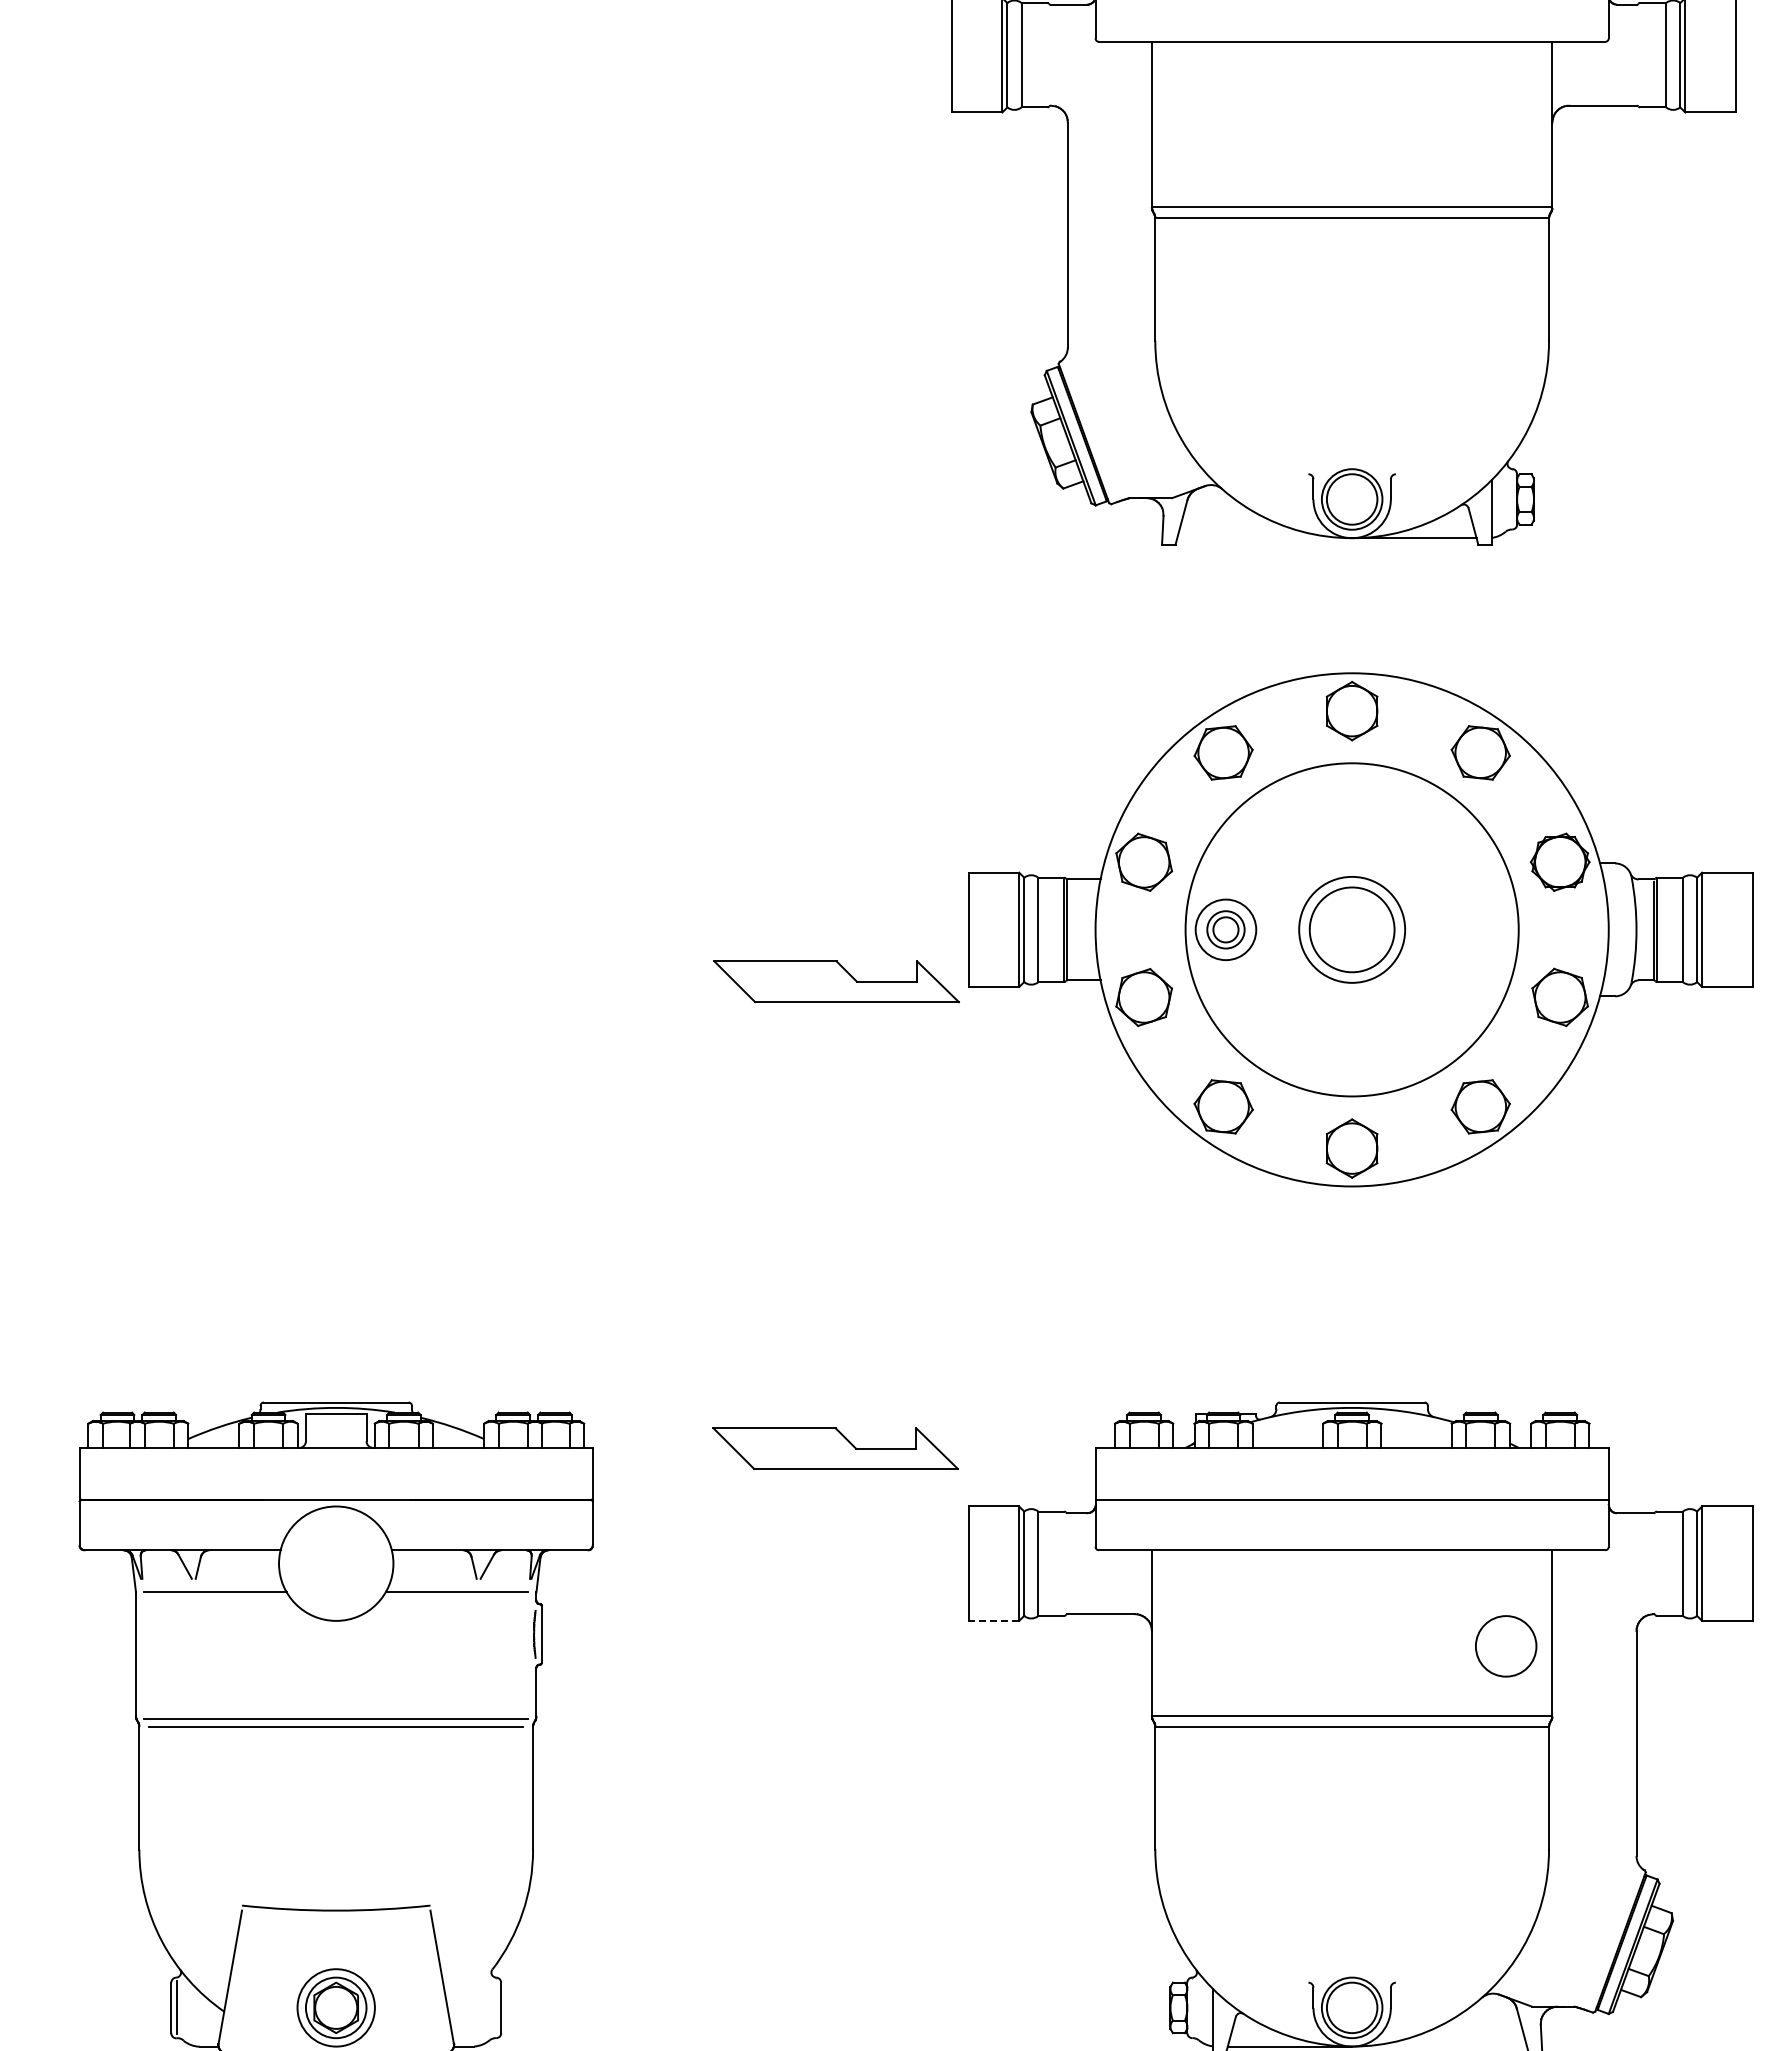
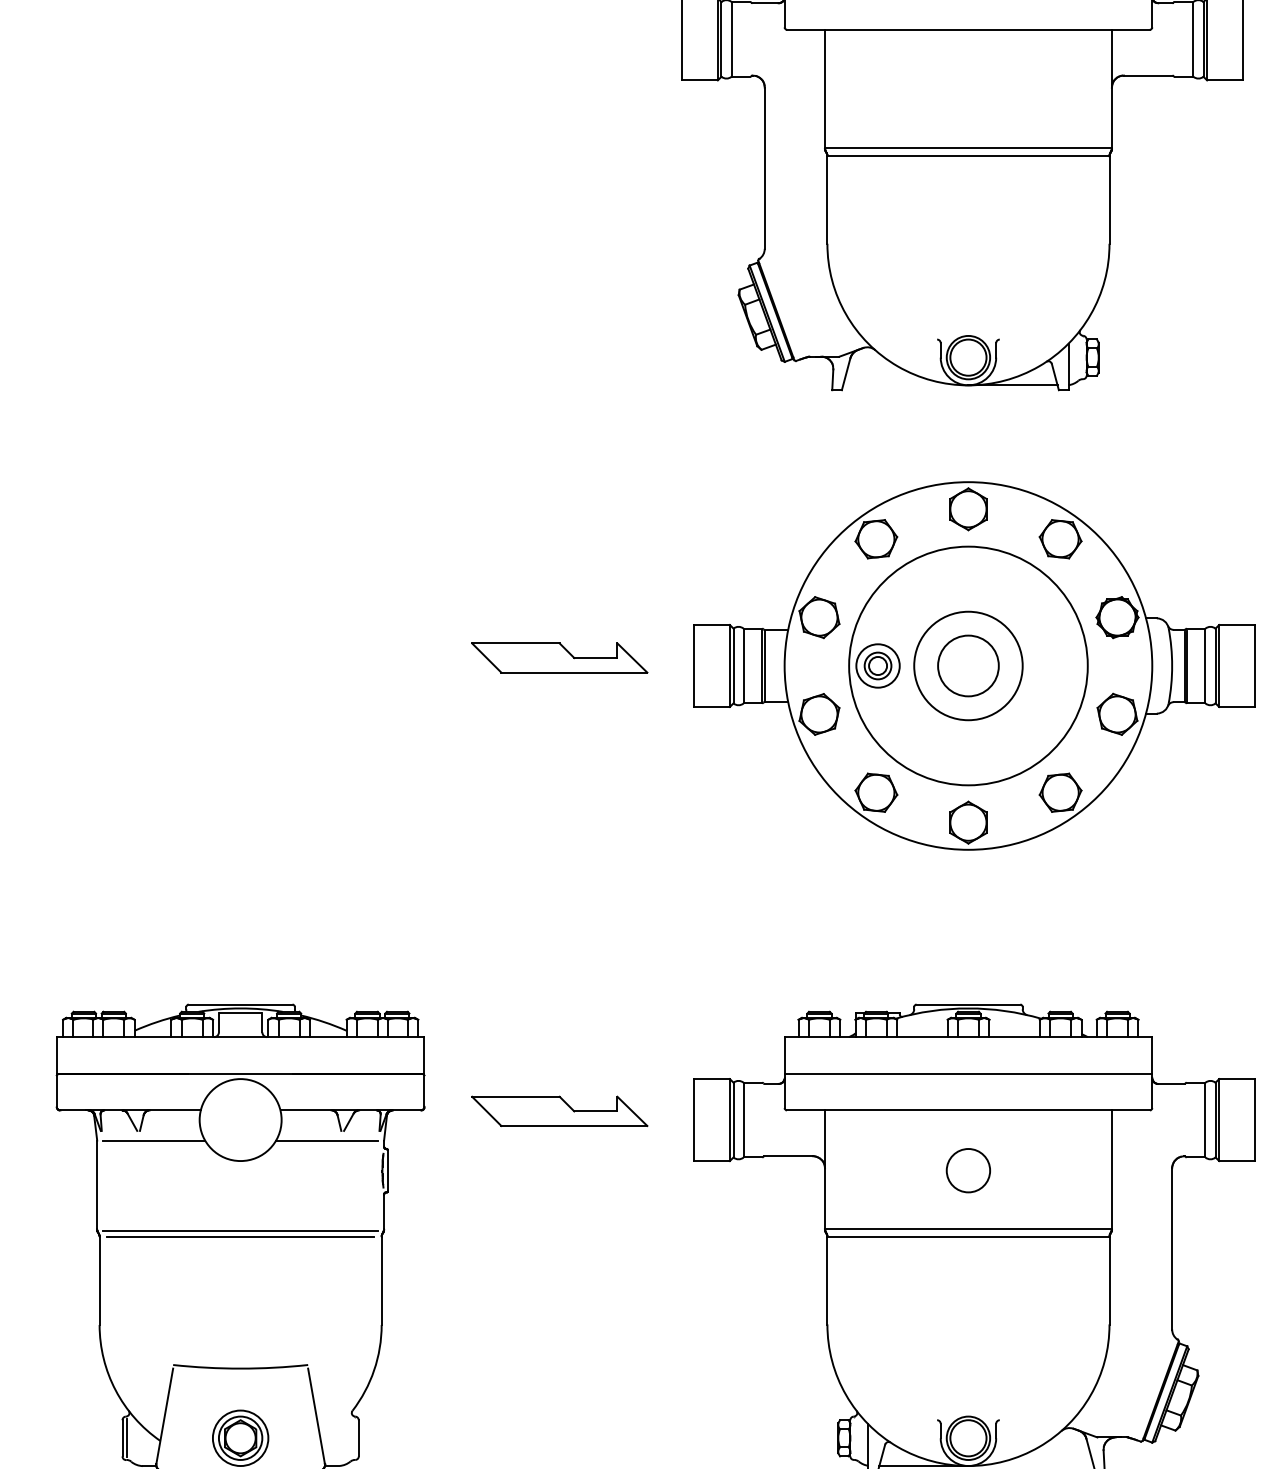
circle: (1351, 929) -> (967, 665), size x1.43
part: (836, 981) -> (559, 657), moved
part: (835, 1448) -> (559, 1111), moved
line: (993, 1620) -> (711, 1160), dashed -> solid
circle: (1506, 1646) -> (968, 1170), moved

